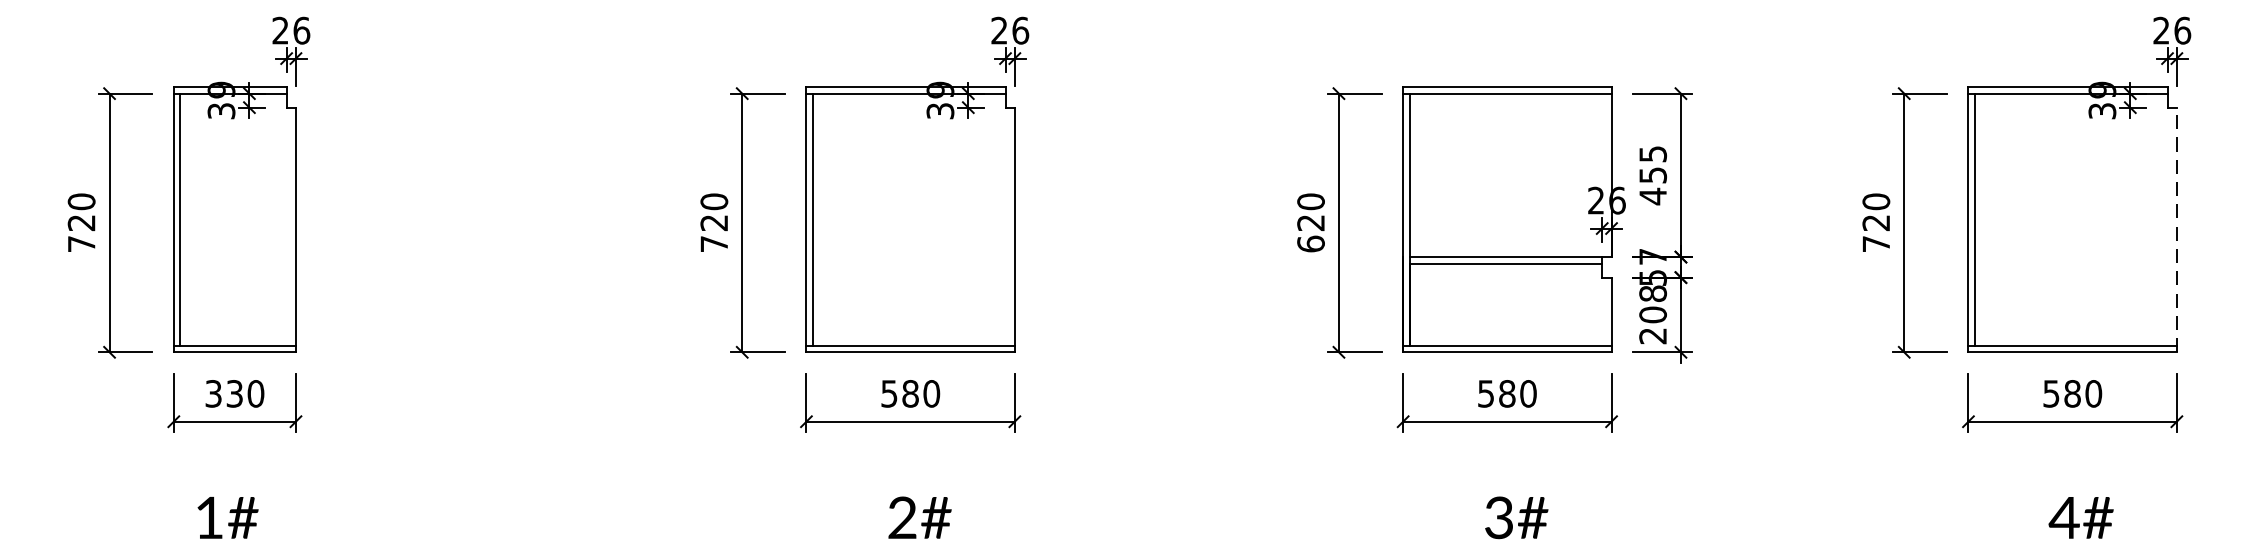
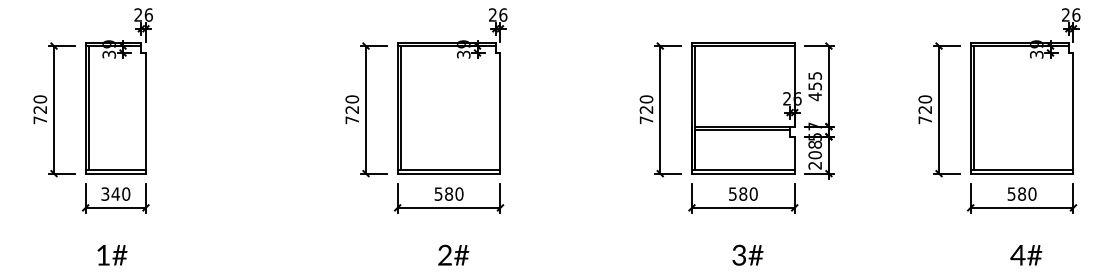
line: (2176, 228) -> (1073, 112), dashed -> solid
text: (1310, 244) -> (646, 120), 620 -> 720
text: (234, 392) -> (115, 193), 330 -> 340

